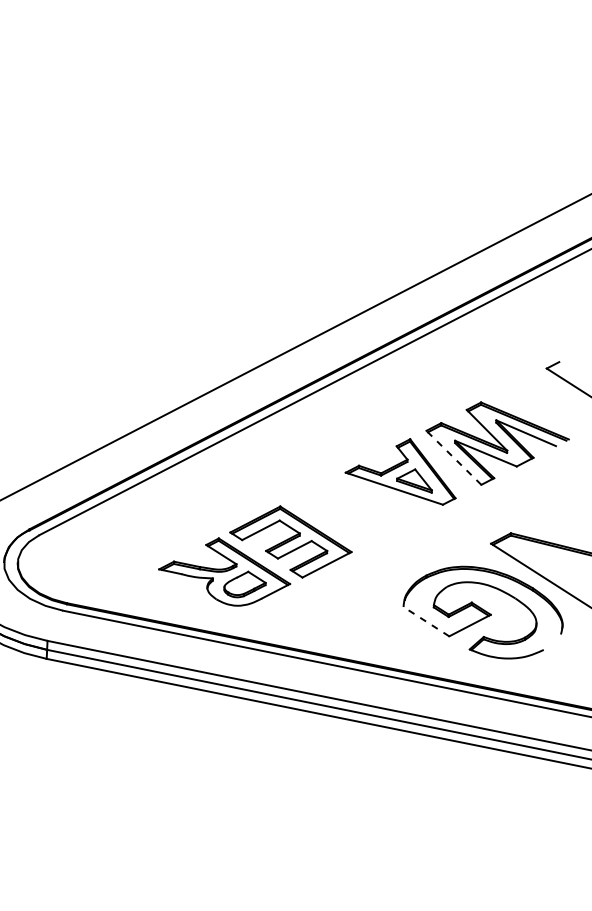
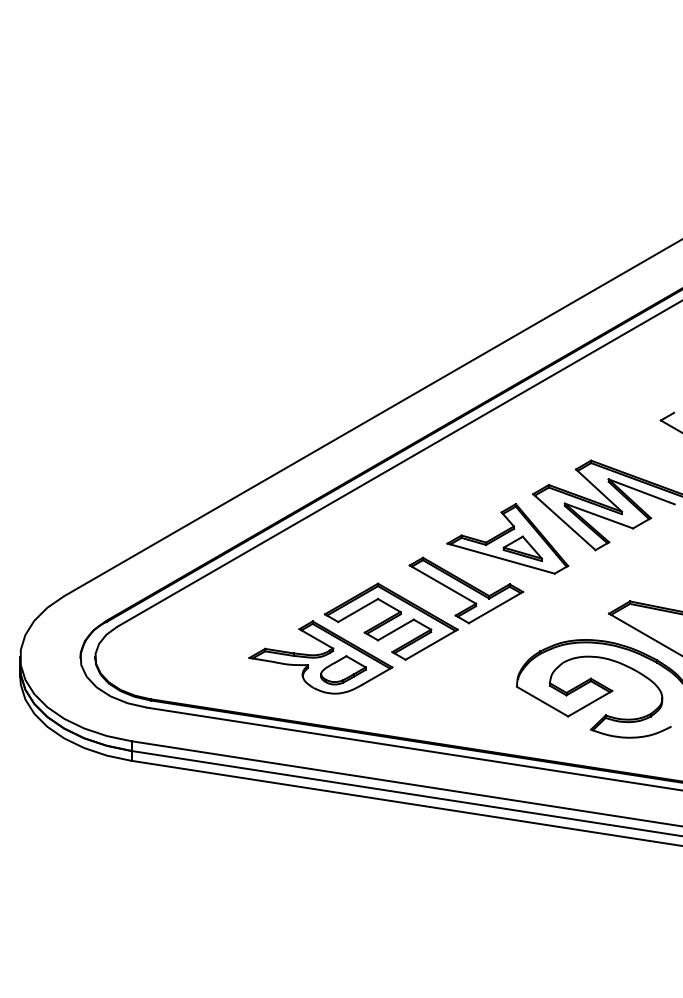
line: (454, 458) -> (564, 522), dashed -> solid
part: (361, 516) -> (466, 590), added
line: (426, 621) -> (542, 701), dashed -> solid

